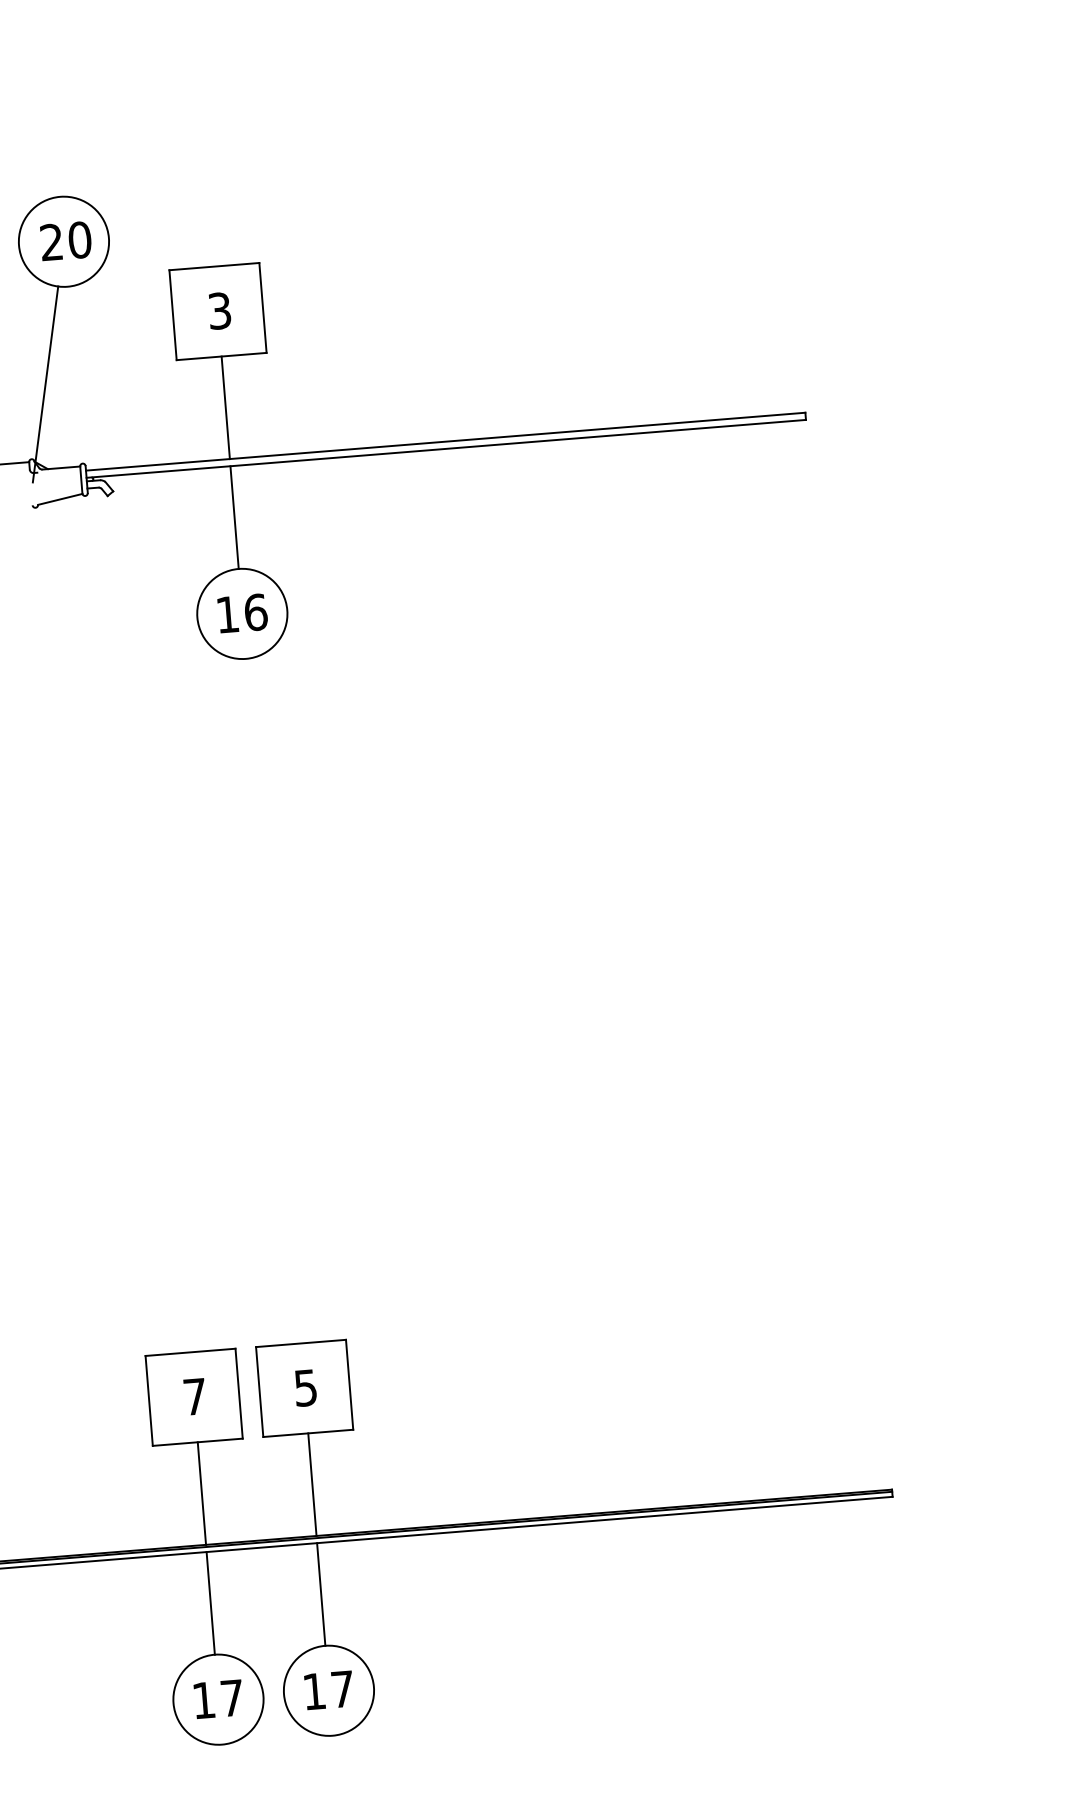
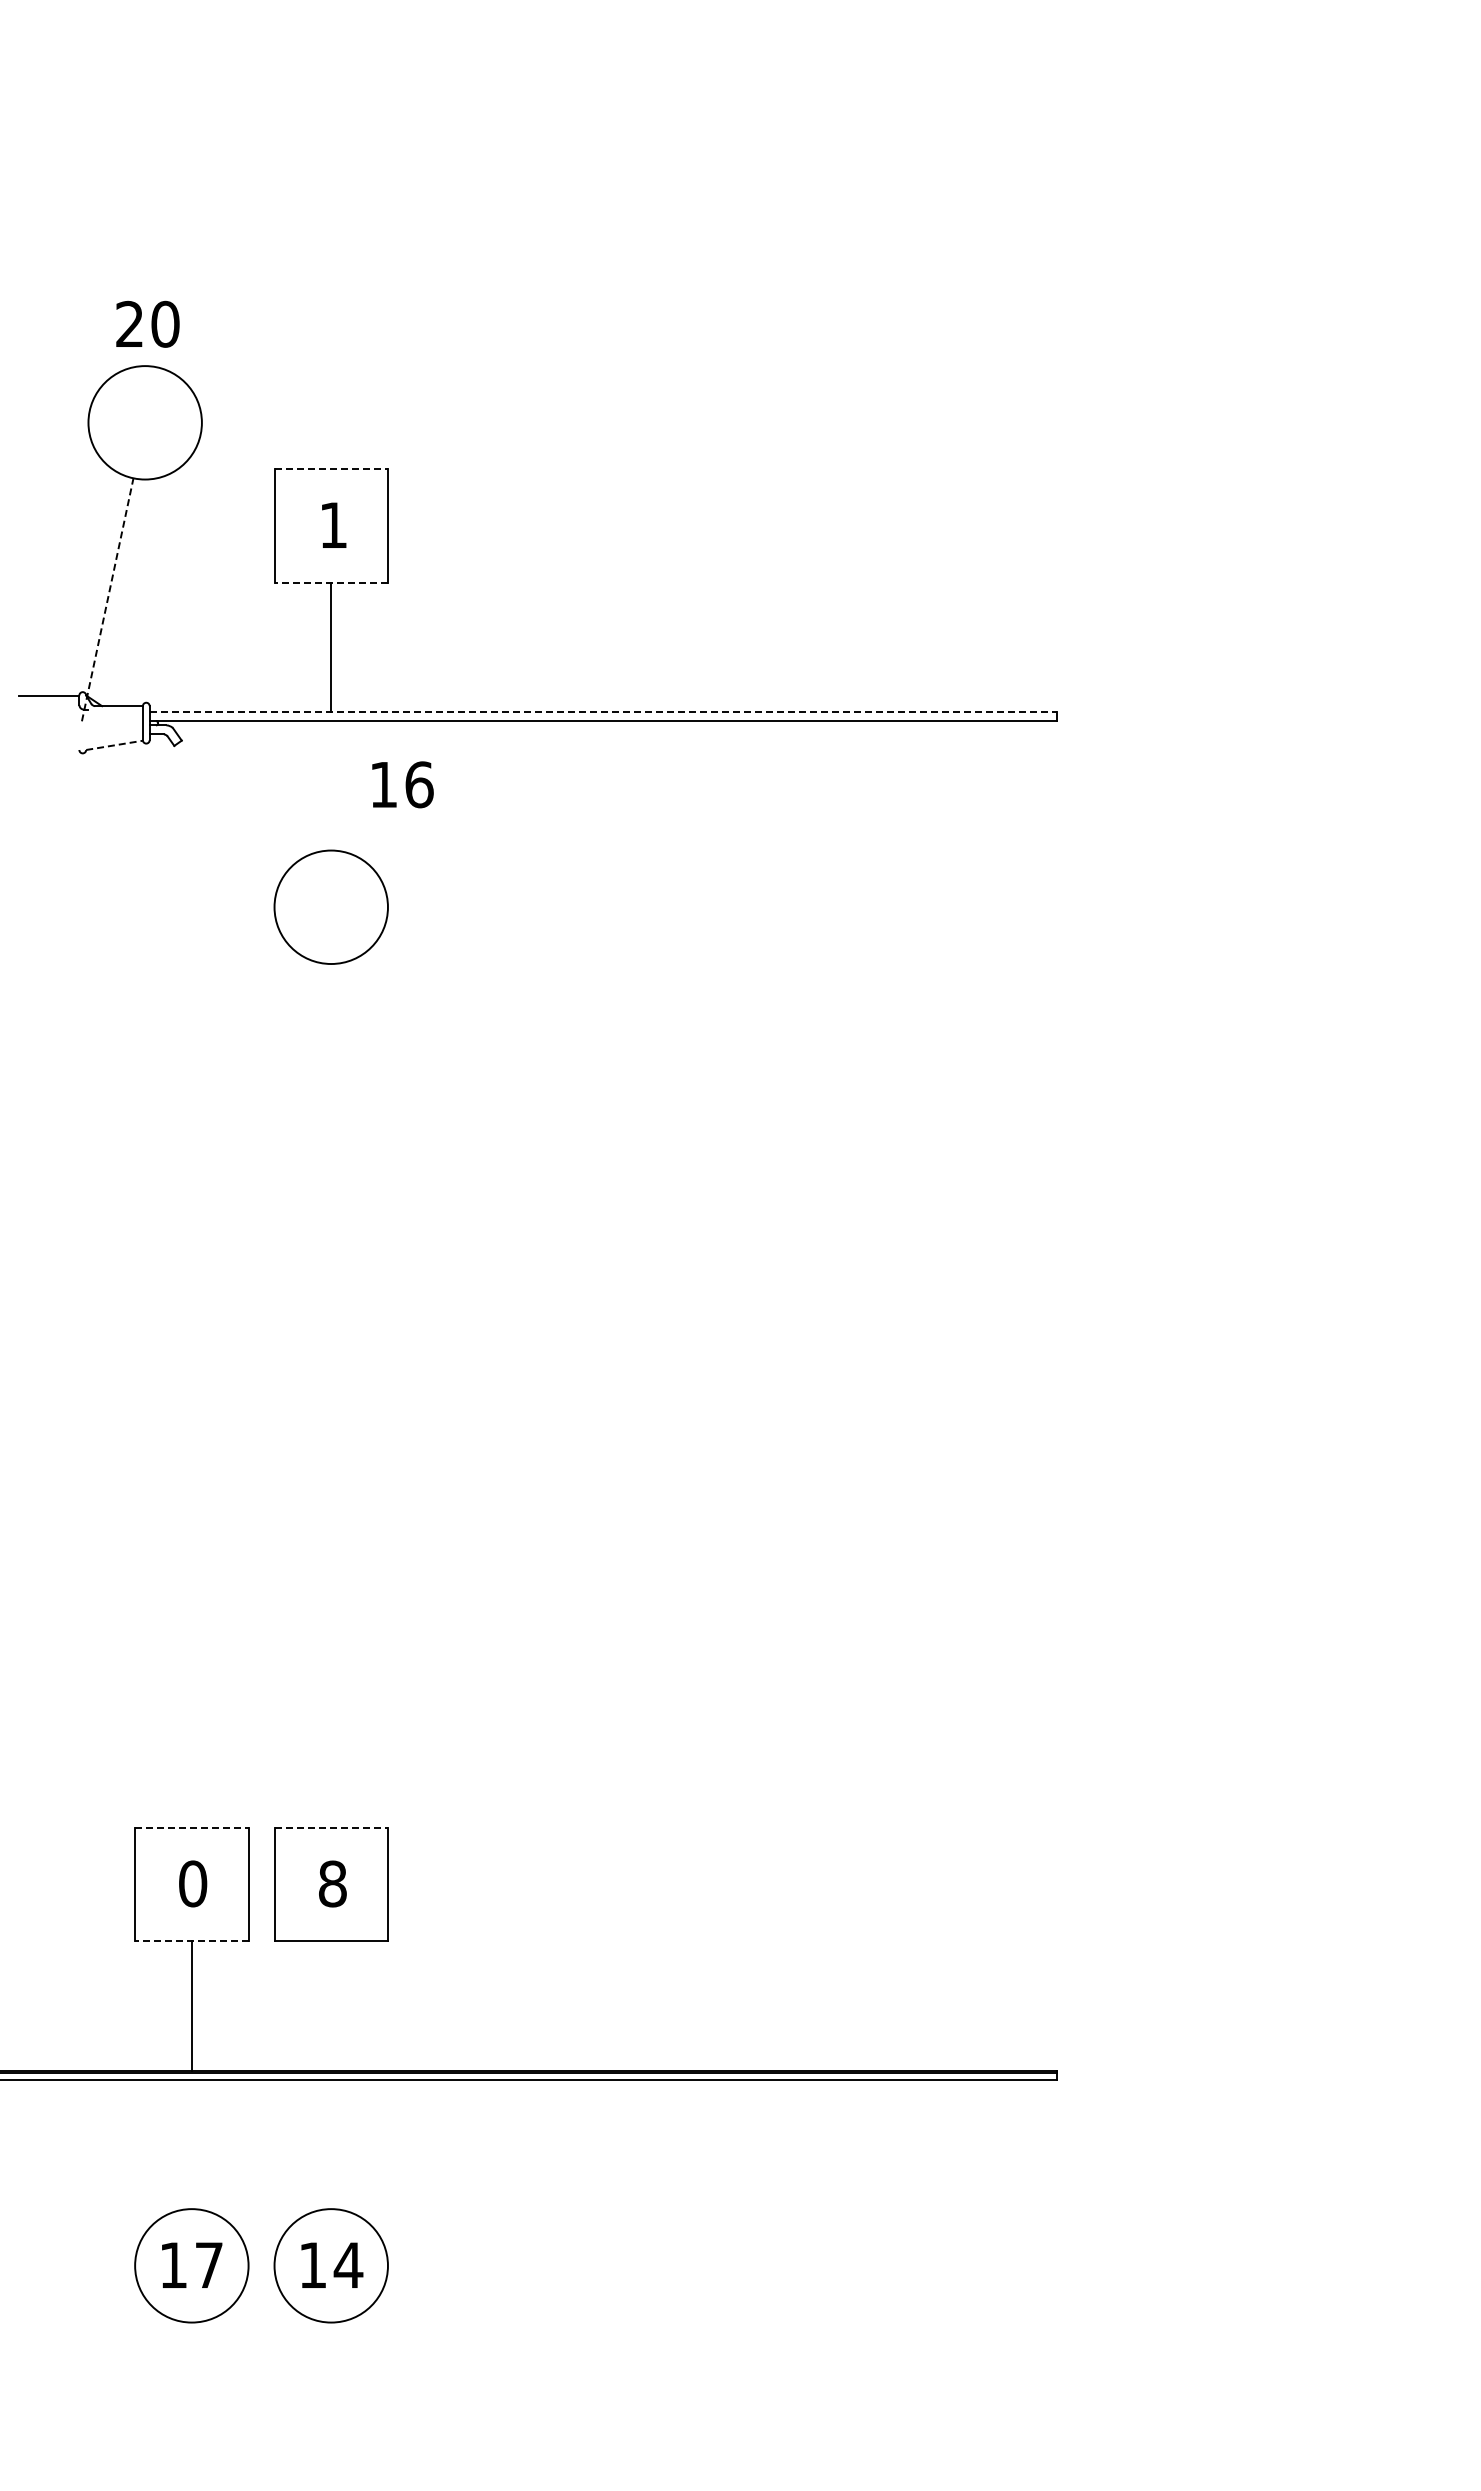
text: (65, 240) -> (147, 323), moved
line: (214, 266) -> (331, 469), solid -> dashed
text: (219, 310) -> (333, 524), 3 -> 1
line: (221, 356) -> (331, 582), solid -> dashed
line: (45, 384) -> (107, 599), solid -> dashed
line: (445, 441) -> (603, 711), solid -> dashed
line: (60, 499) -> (114, 745), solid -> dashed
line: (234, 517) -> (331, 785), removed
text: (242, 613) -> (402, 784), moved
line: (301, 1343) -> (331, 1827), solid -> dashed
line: (190, 1352) -> (191, 1827), solid -> dashed
text: (305, 1387) -> (332, 1883), 5 -> 8
text: (195, 1396) -> (193, 1883), 7 -> 0
line: (197, 1442) -> (191, 1941), solid -> dashed
line: (312, 1484) -> (331, 2005), removed
line: (321, 1594) -> (331, 2144), removed
line: (210, 1603) -> (191, 2144), removed
text: (342, 1688) -> (348, 2264), 17 -> 14

